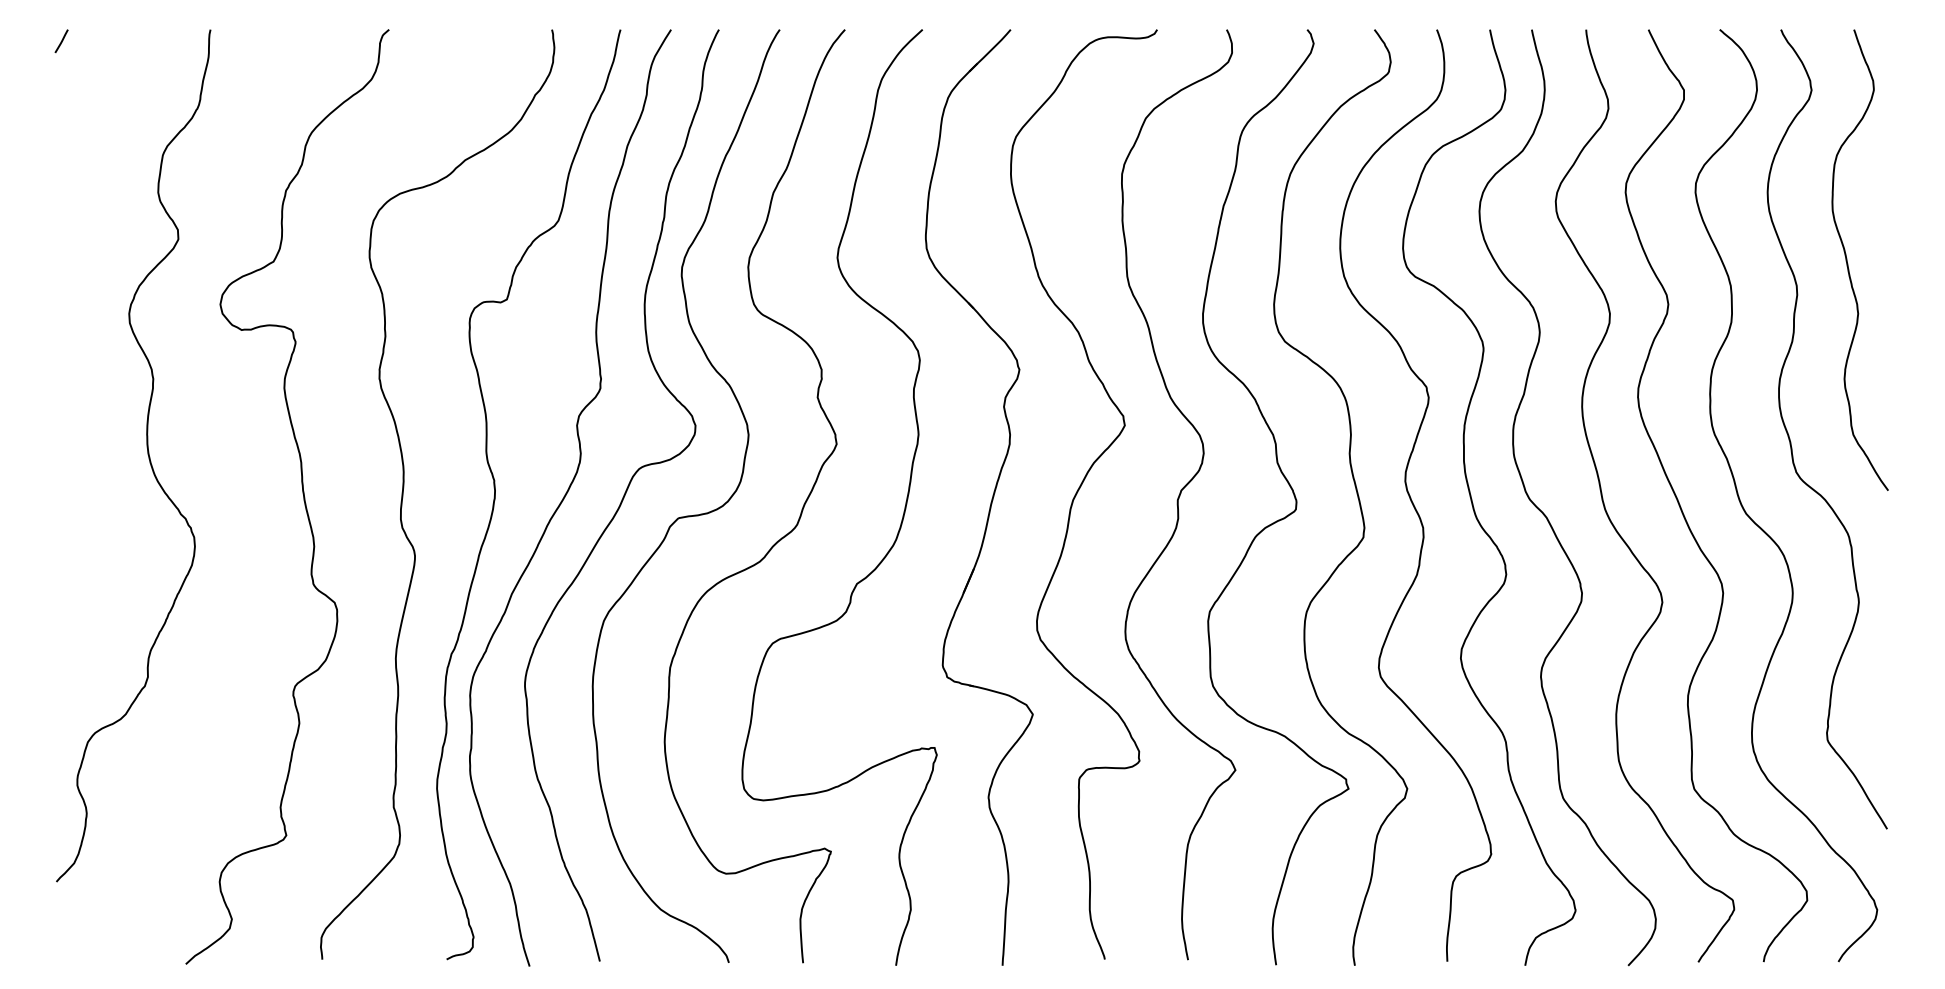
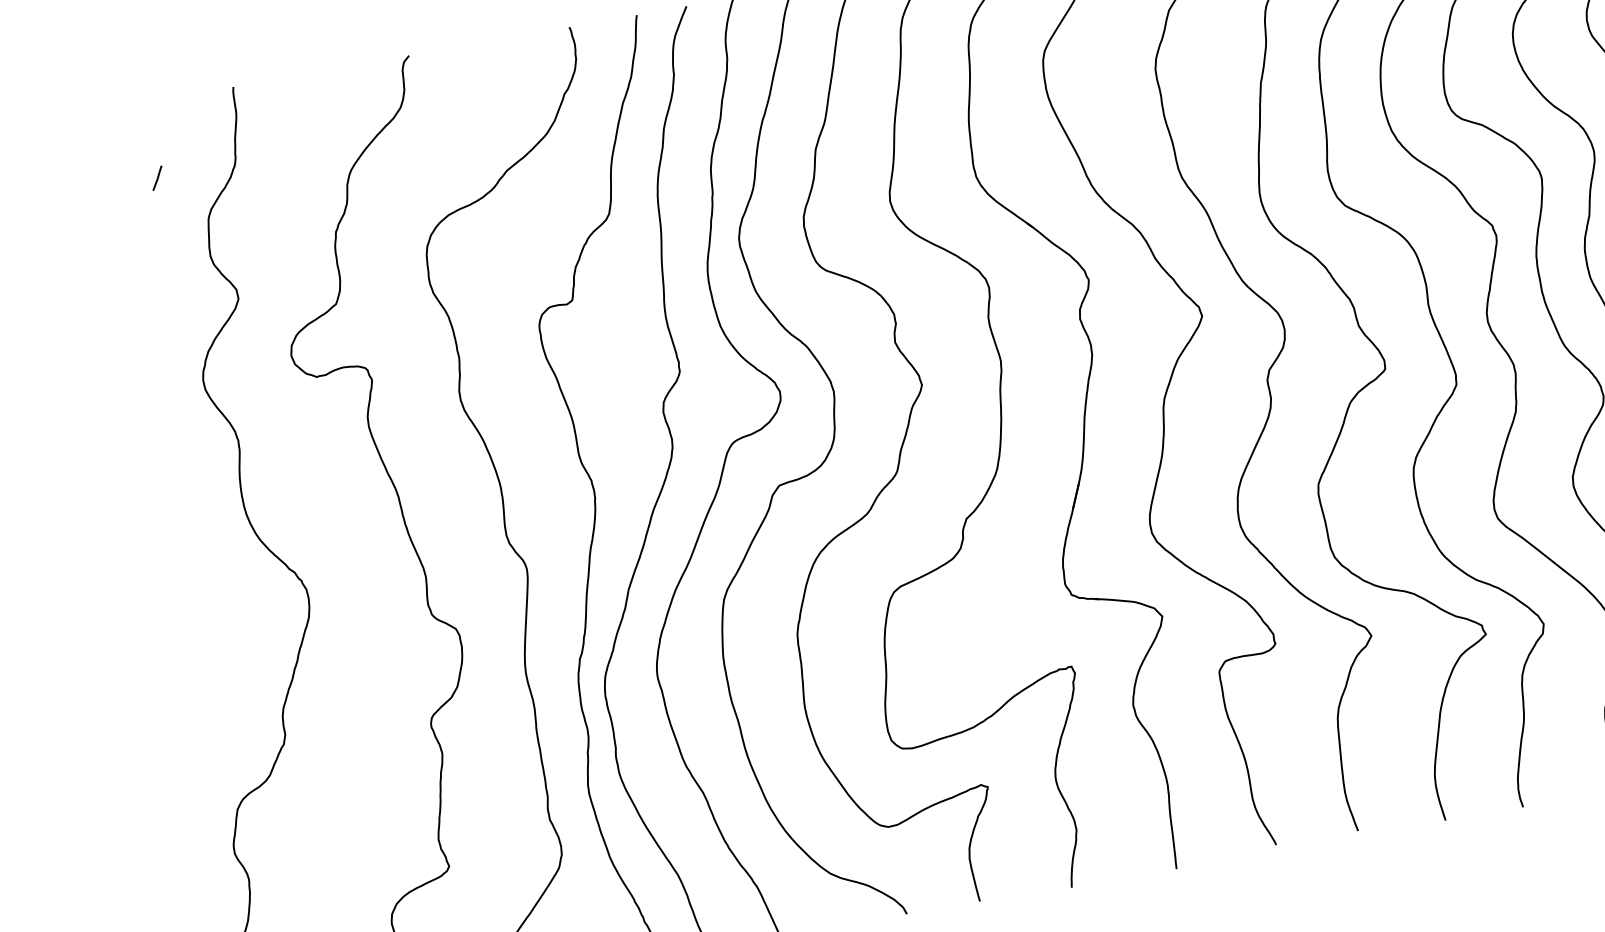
line: (61, 41) -> (157, 178), moved

